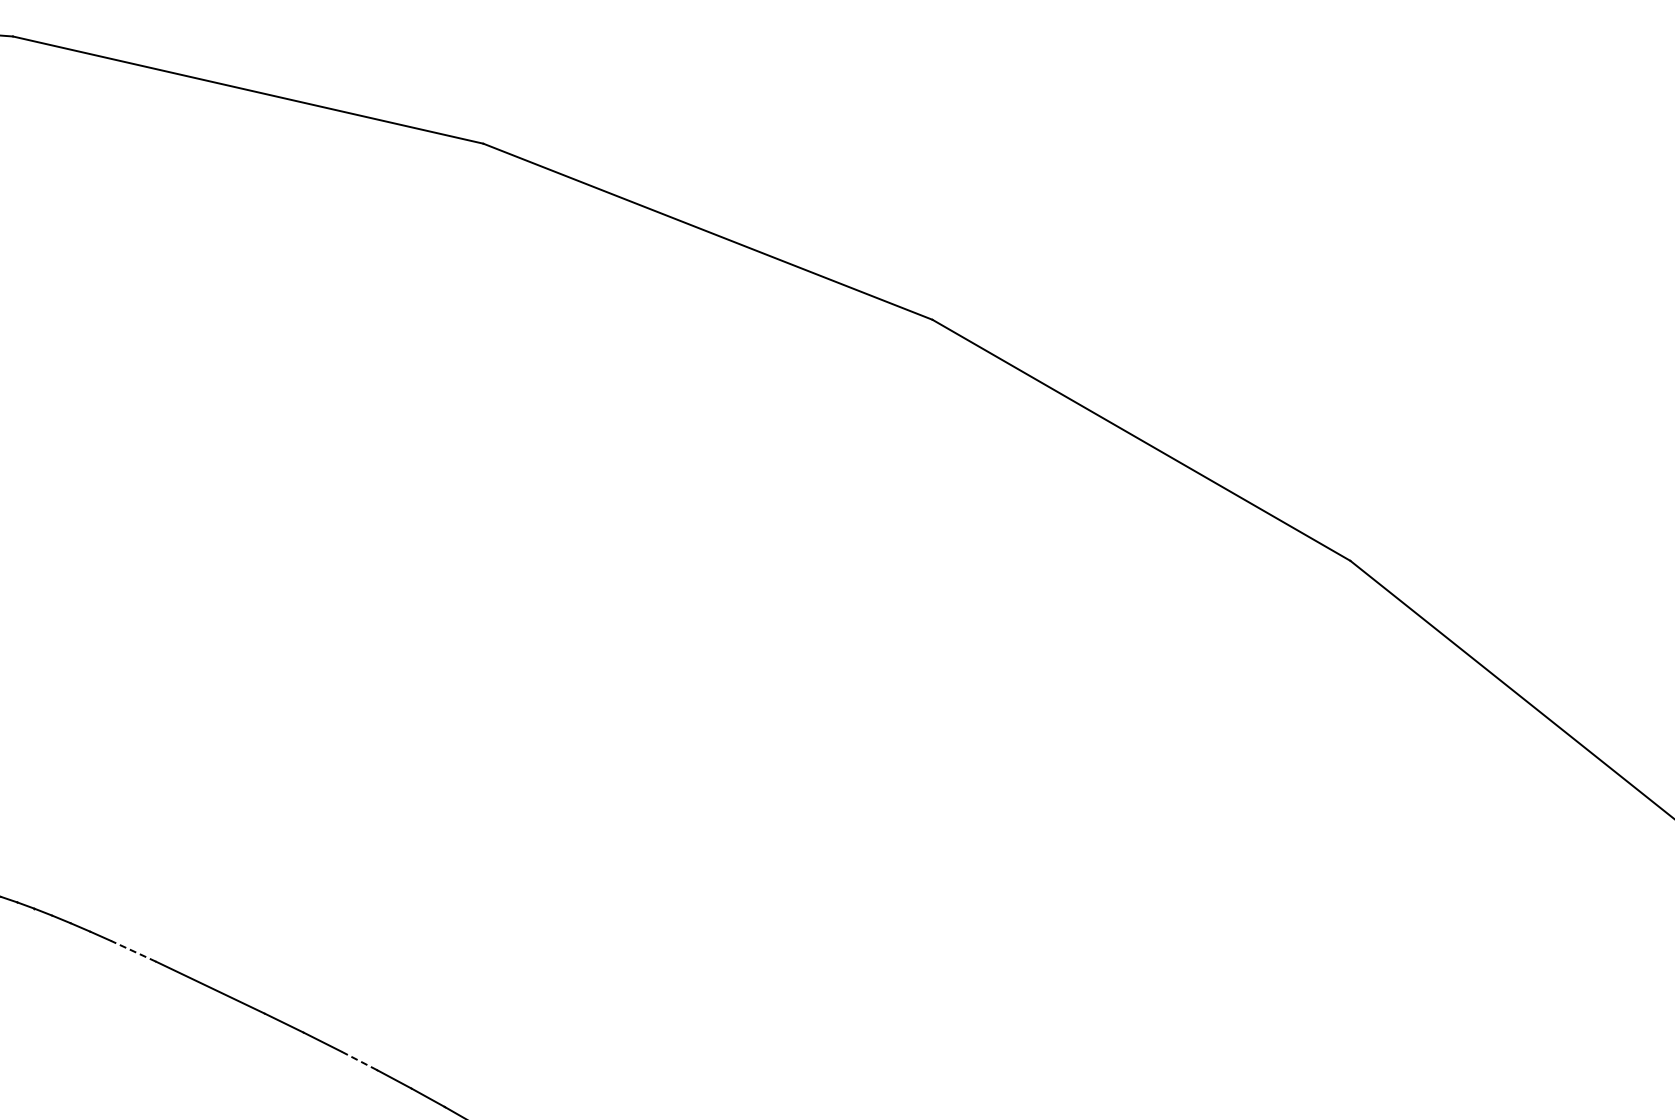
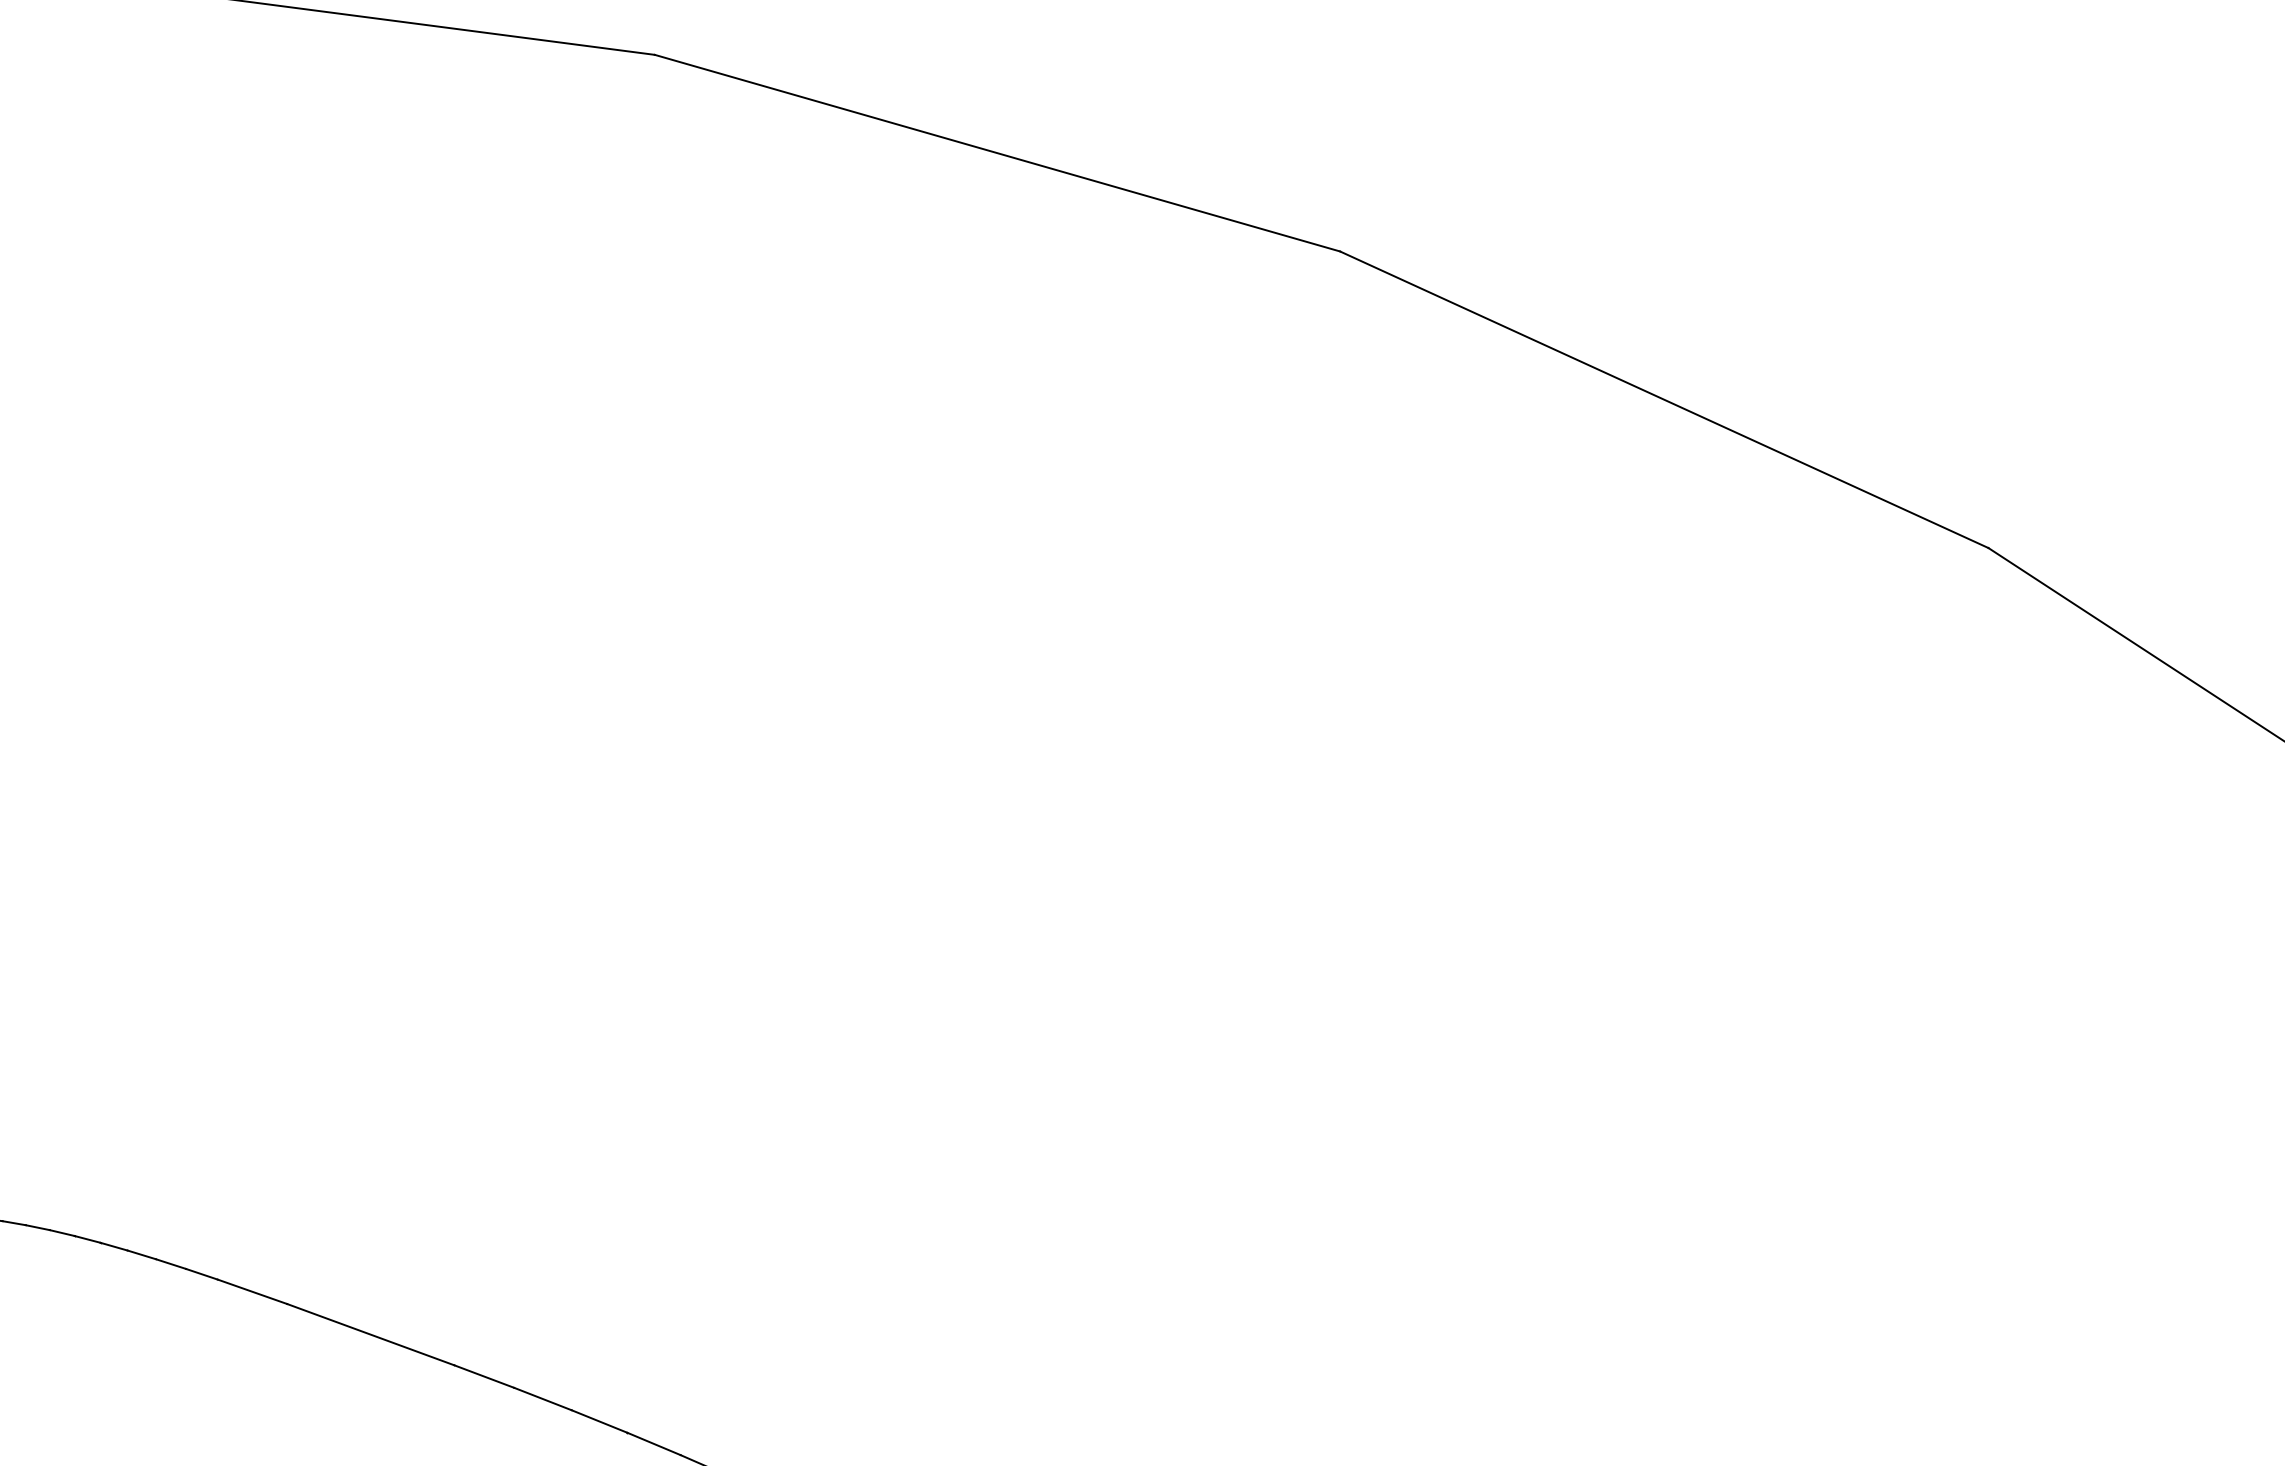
line: (133, 951) -> (252, 1292), dashed -> solid
line: (358, 1060) -> (598, 1421), dashed -> solid

